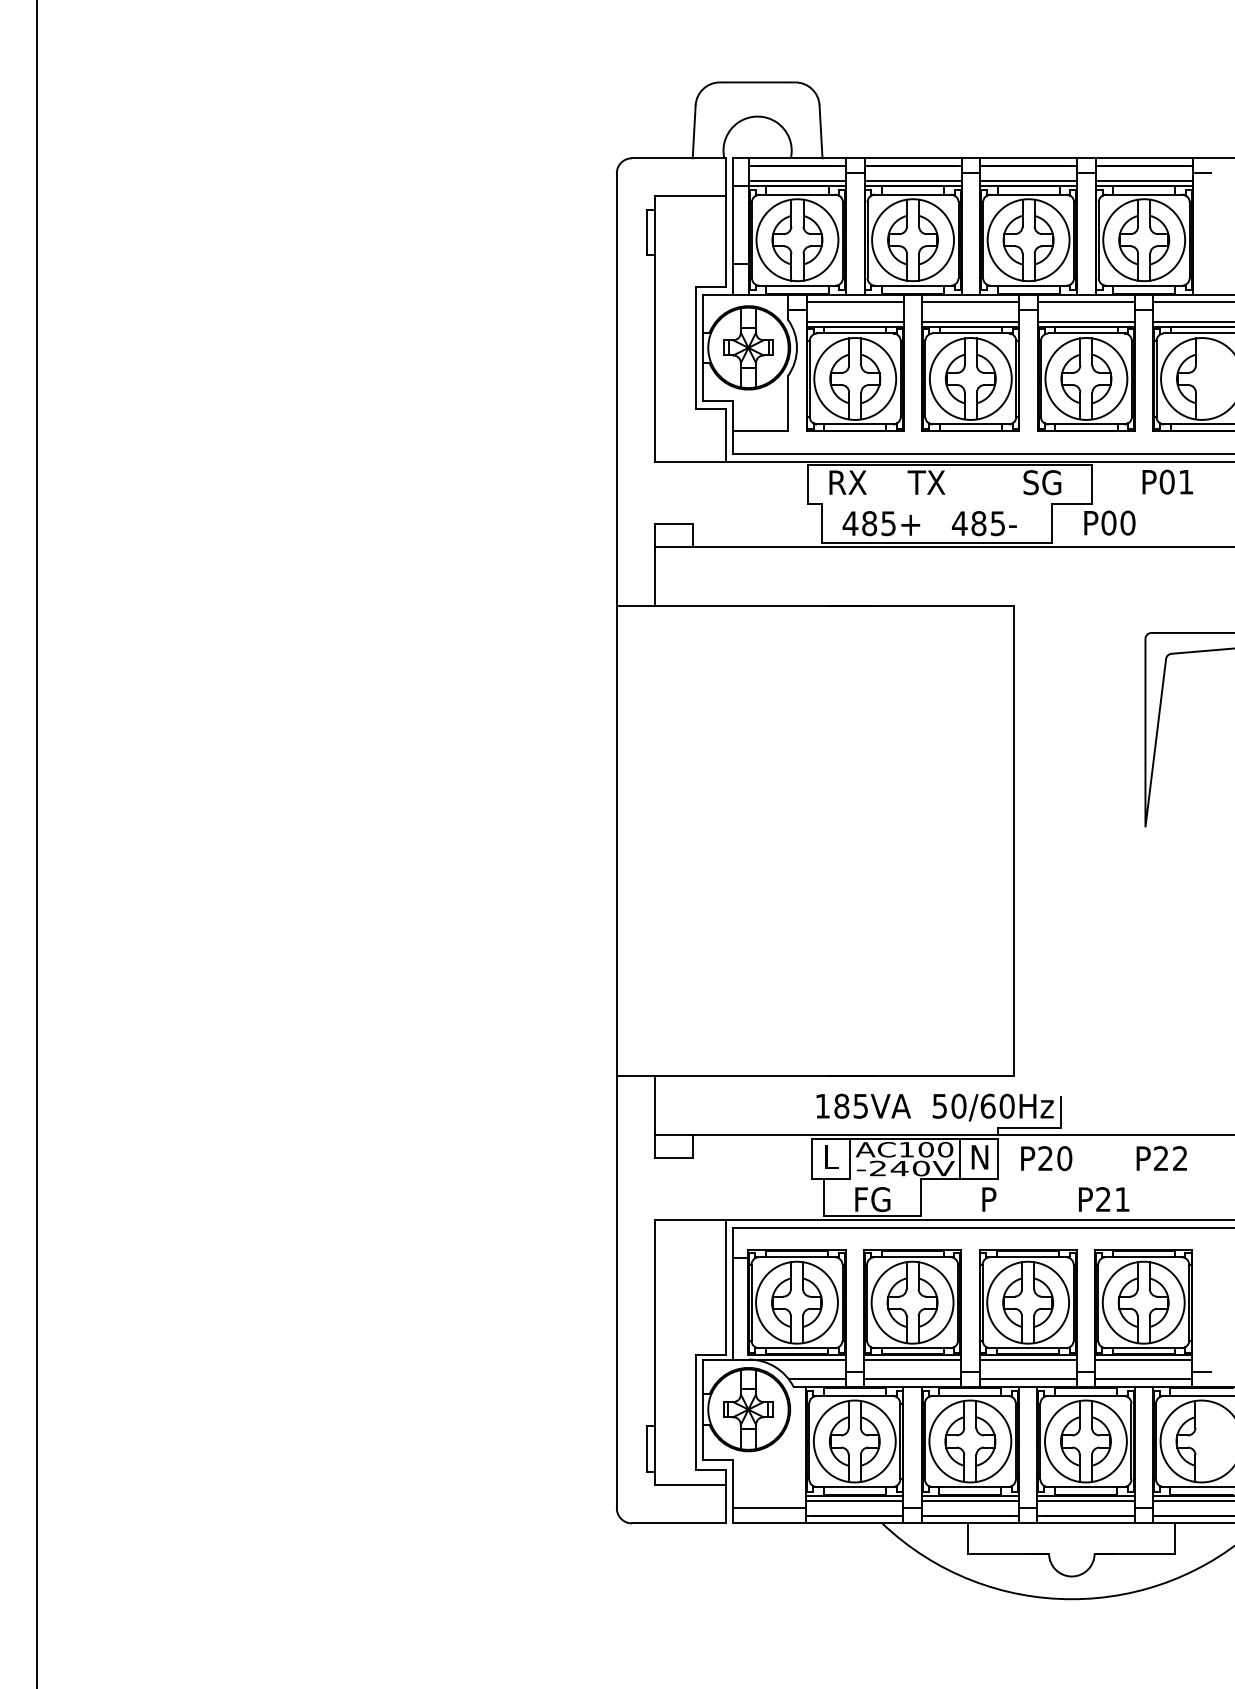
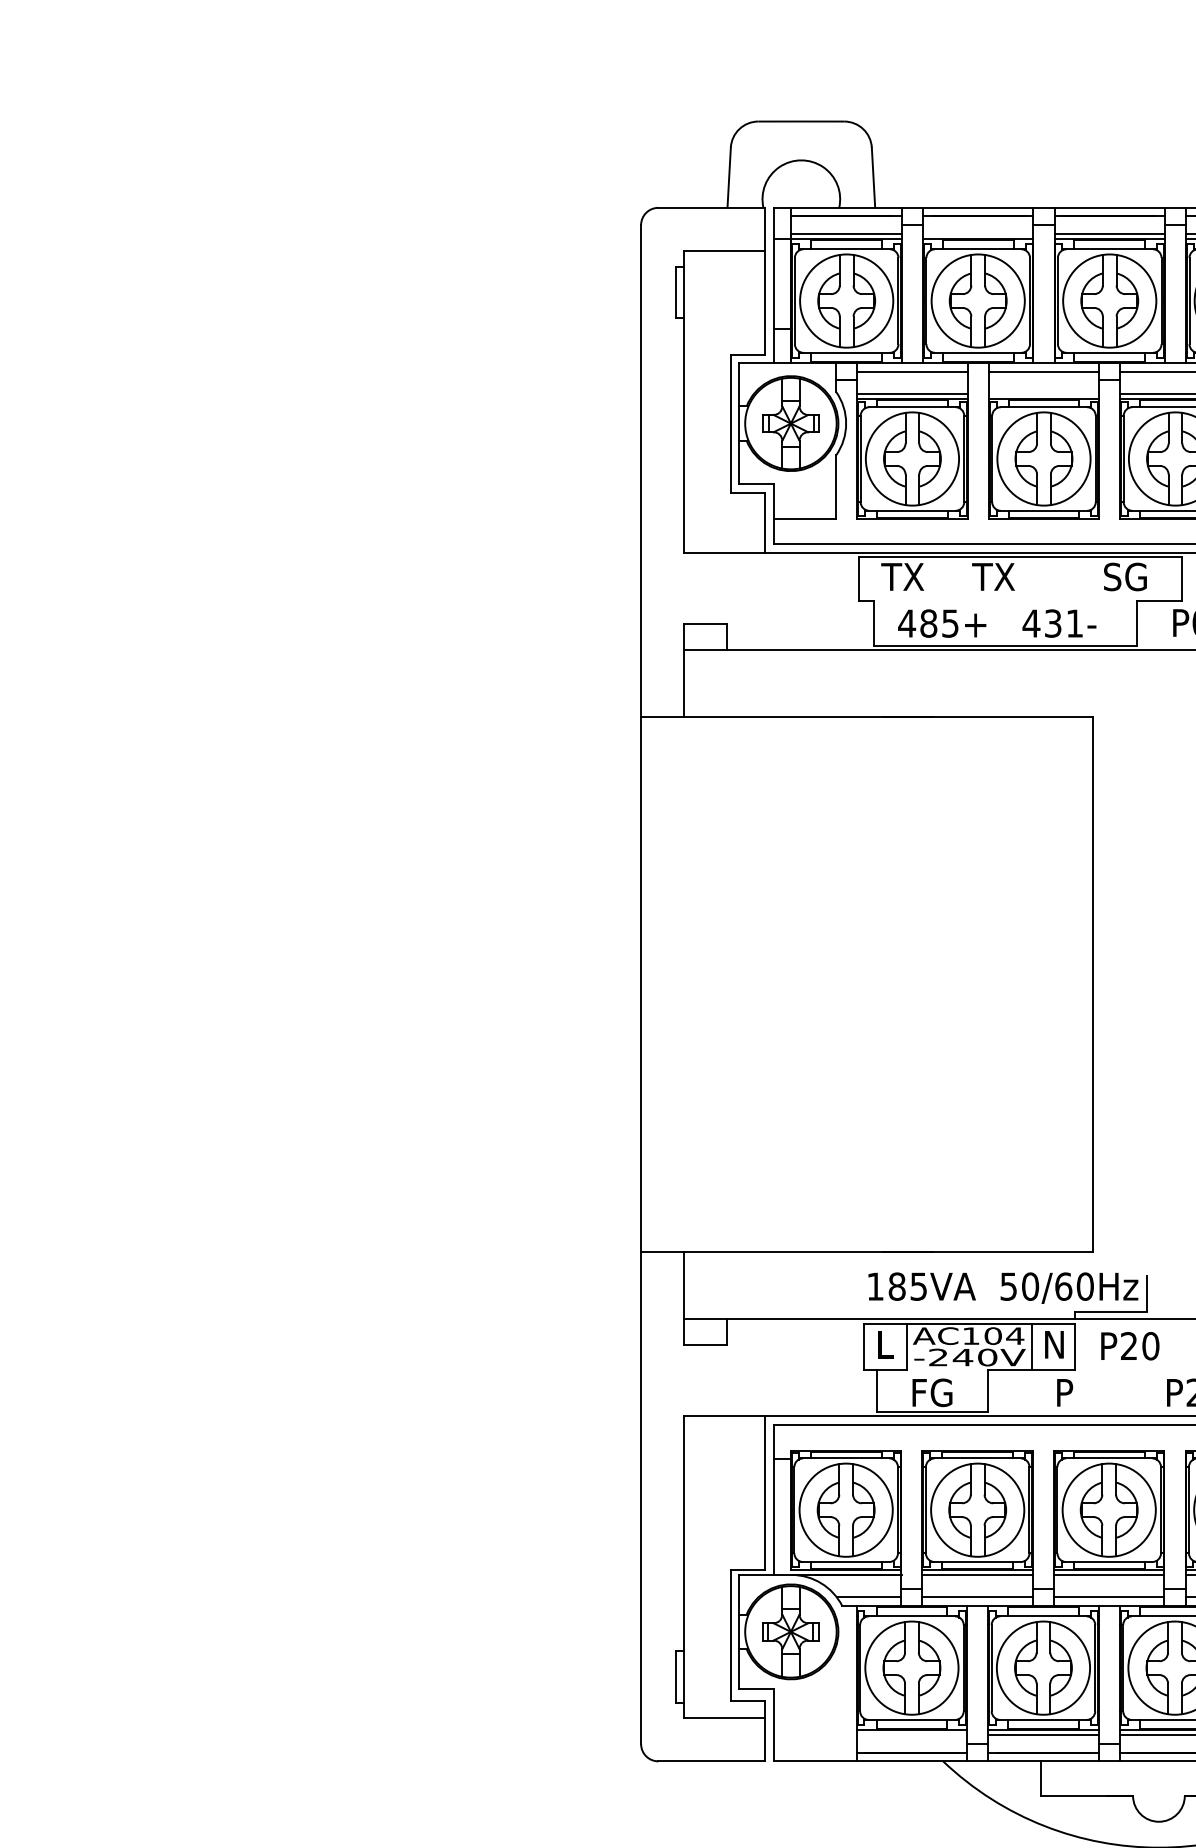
line: (912, 181) -> (977, 234), removed
line: (970, 322) -> (1043, 394), removed
text: (846, 482) -> (902, 576), RX -> TX
text: (987, 523) -> (1062, 623), 485- -> 431-
text: (945, 1149) -> (1015, 1335), AC100 -> AC104
line: (854, 1500) -> (911, 1735), removed
line: (769, 1508) -> (814, 1744), removed

